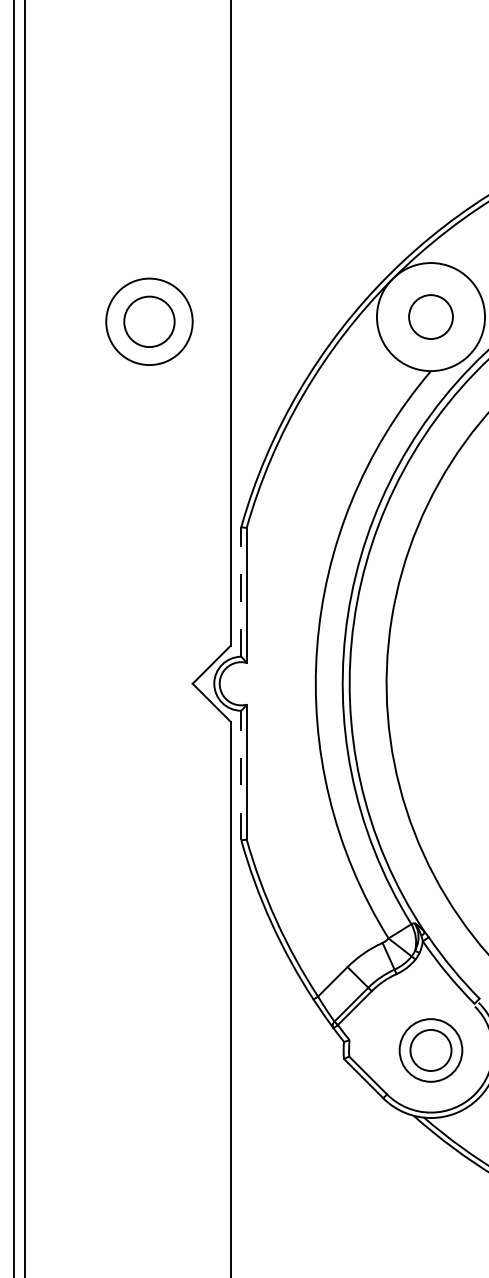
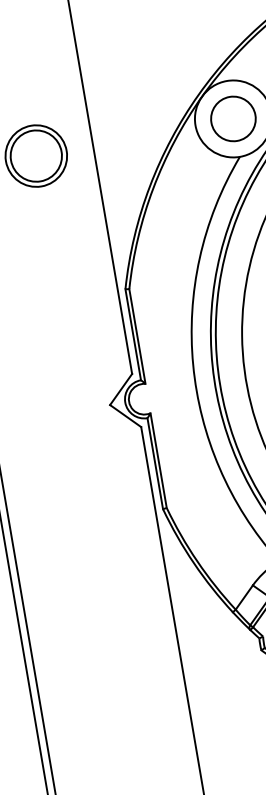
circle: (430, 316) -> (233, 118), size x1.43
circle: (149, 321) -> (36, 155), size x1.43
line: (241, 592) -> (133, 335), dashed -> solid
line: (241, 775) -> (155, 463), dashed -> solid

